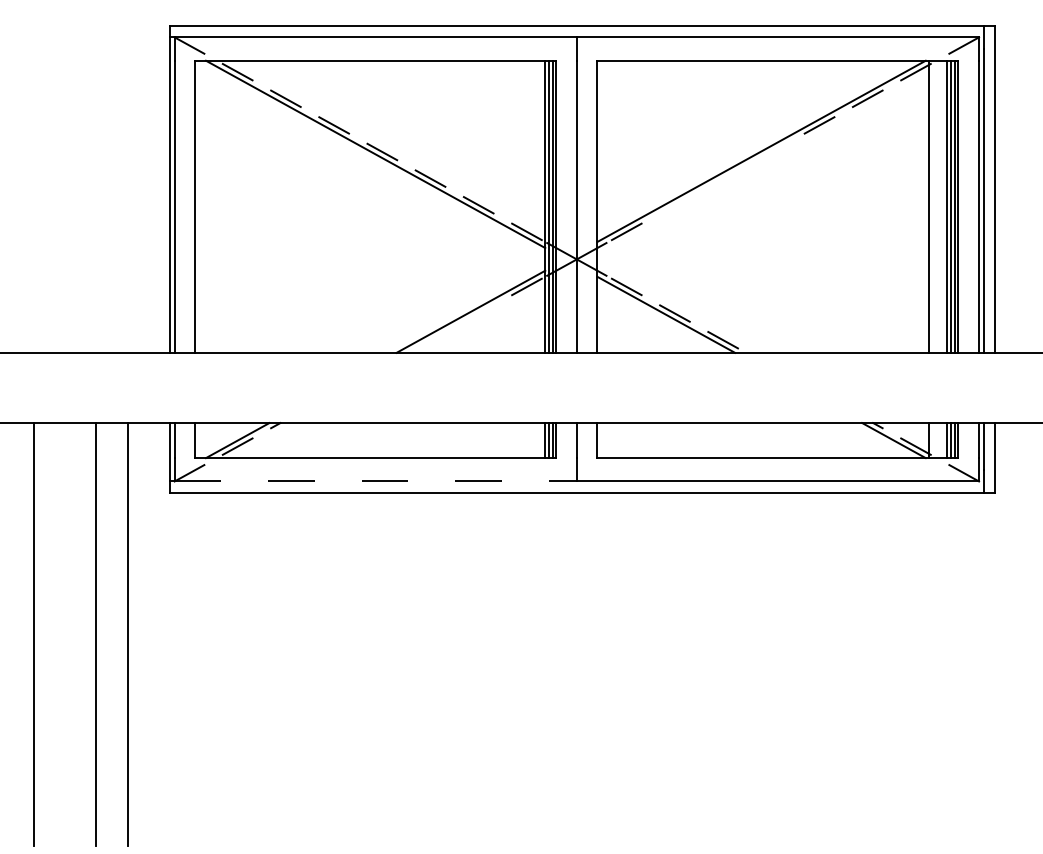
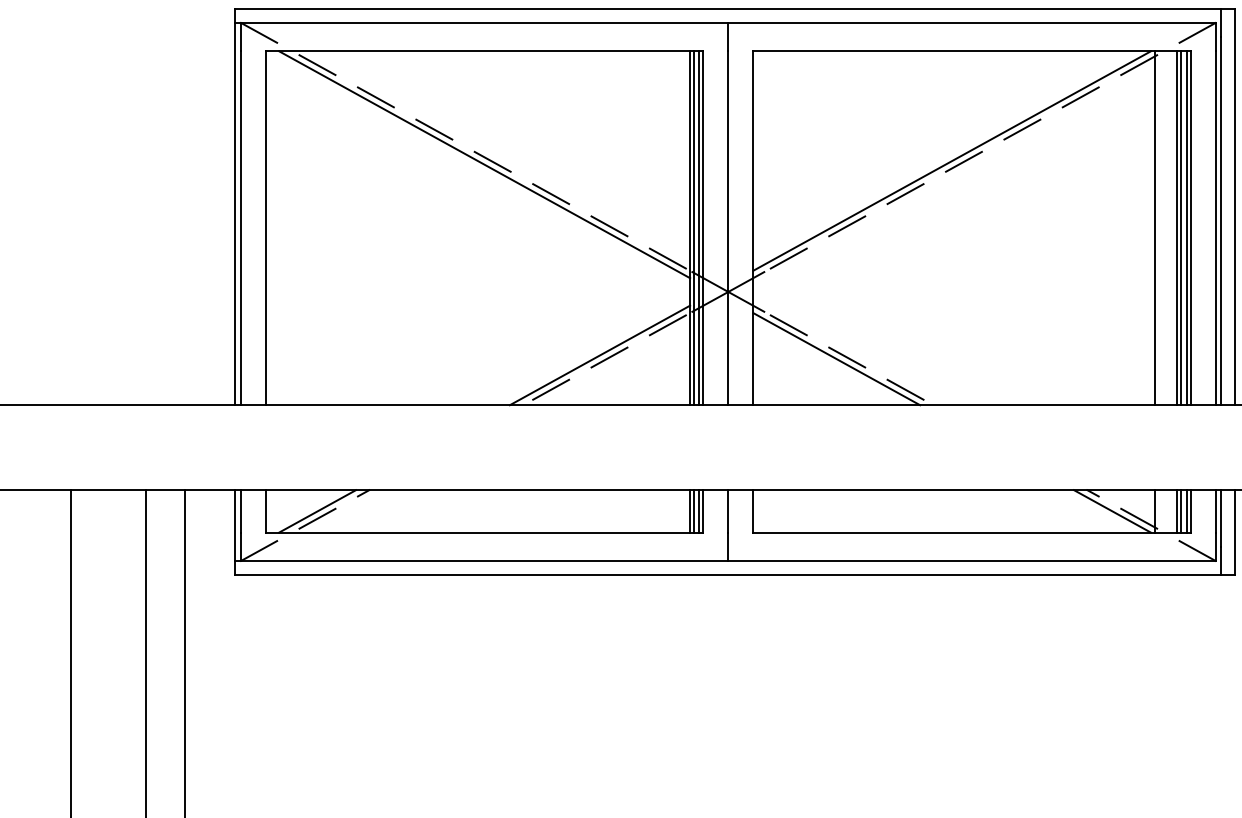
line: (771, 151) -> (964, 161), added
line: (722, 178) -> (904, 193), added
line: (674, 205) -> (846, 226), added
line: (478, 313) -> (609, 357), added
line: (430, 339) -> (551, 388), added
line: (376, 481) -> (485, 560), dashed -> solid

